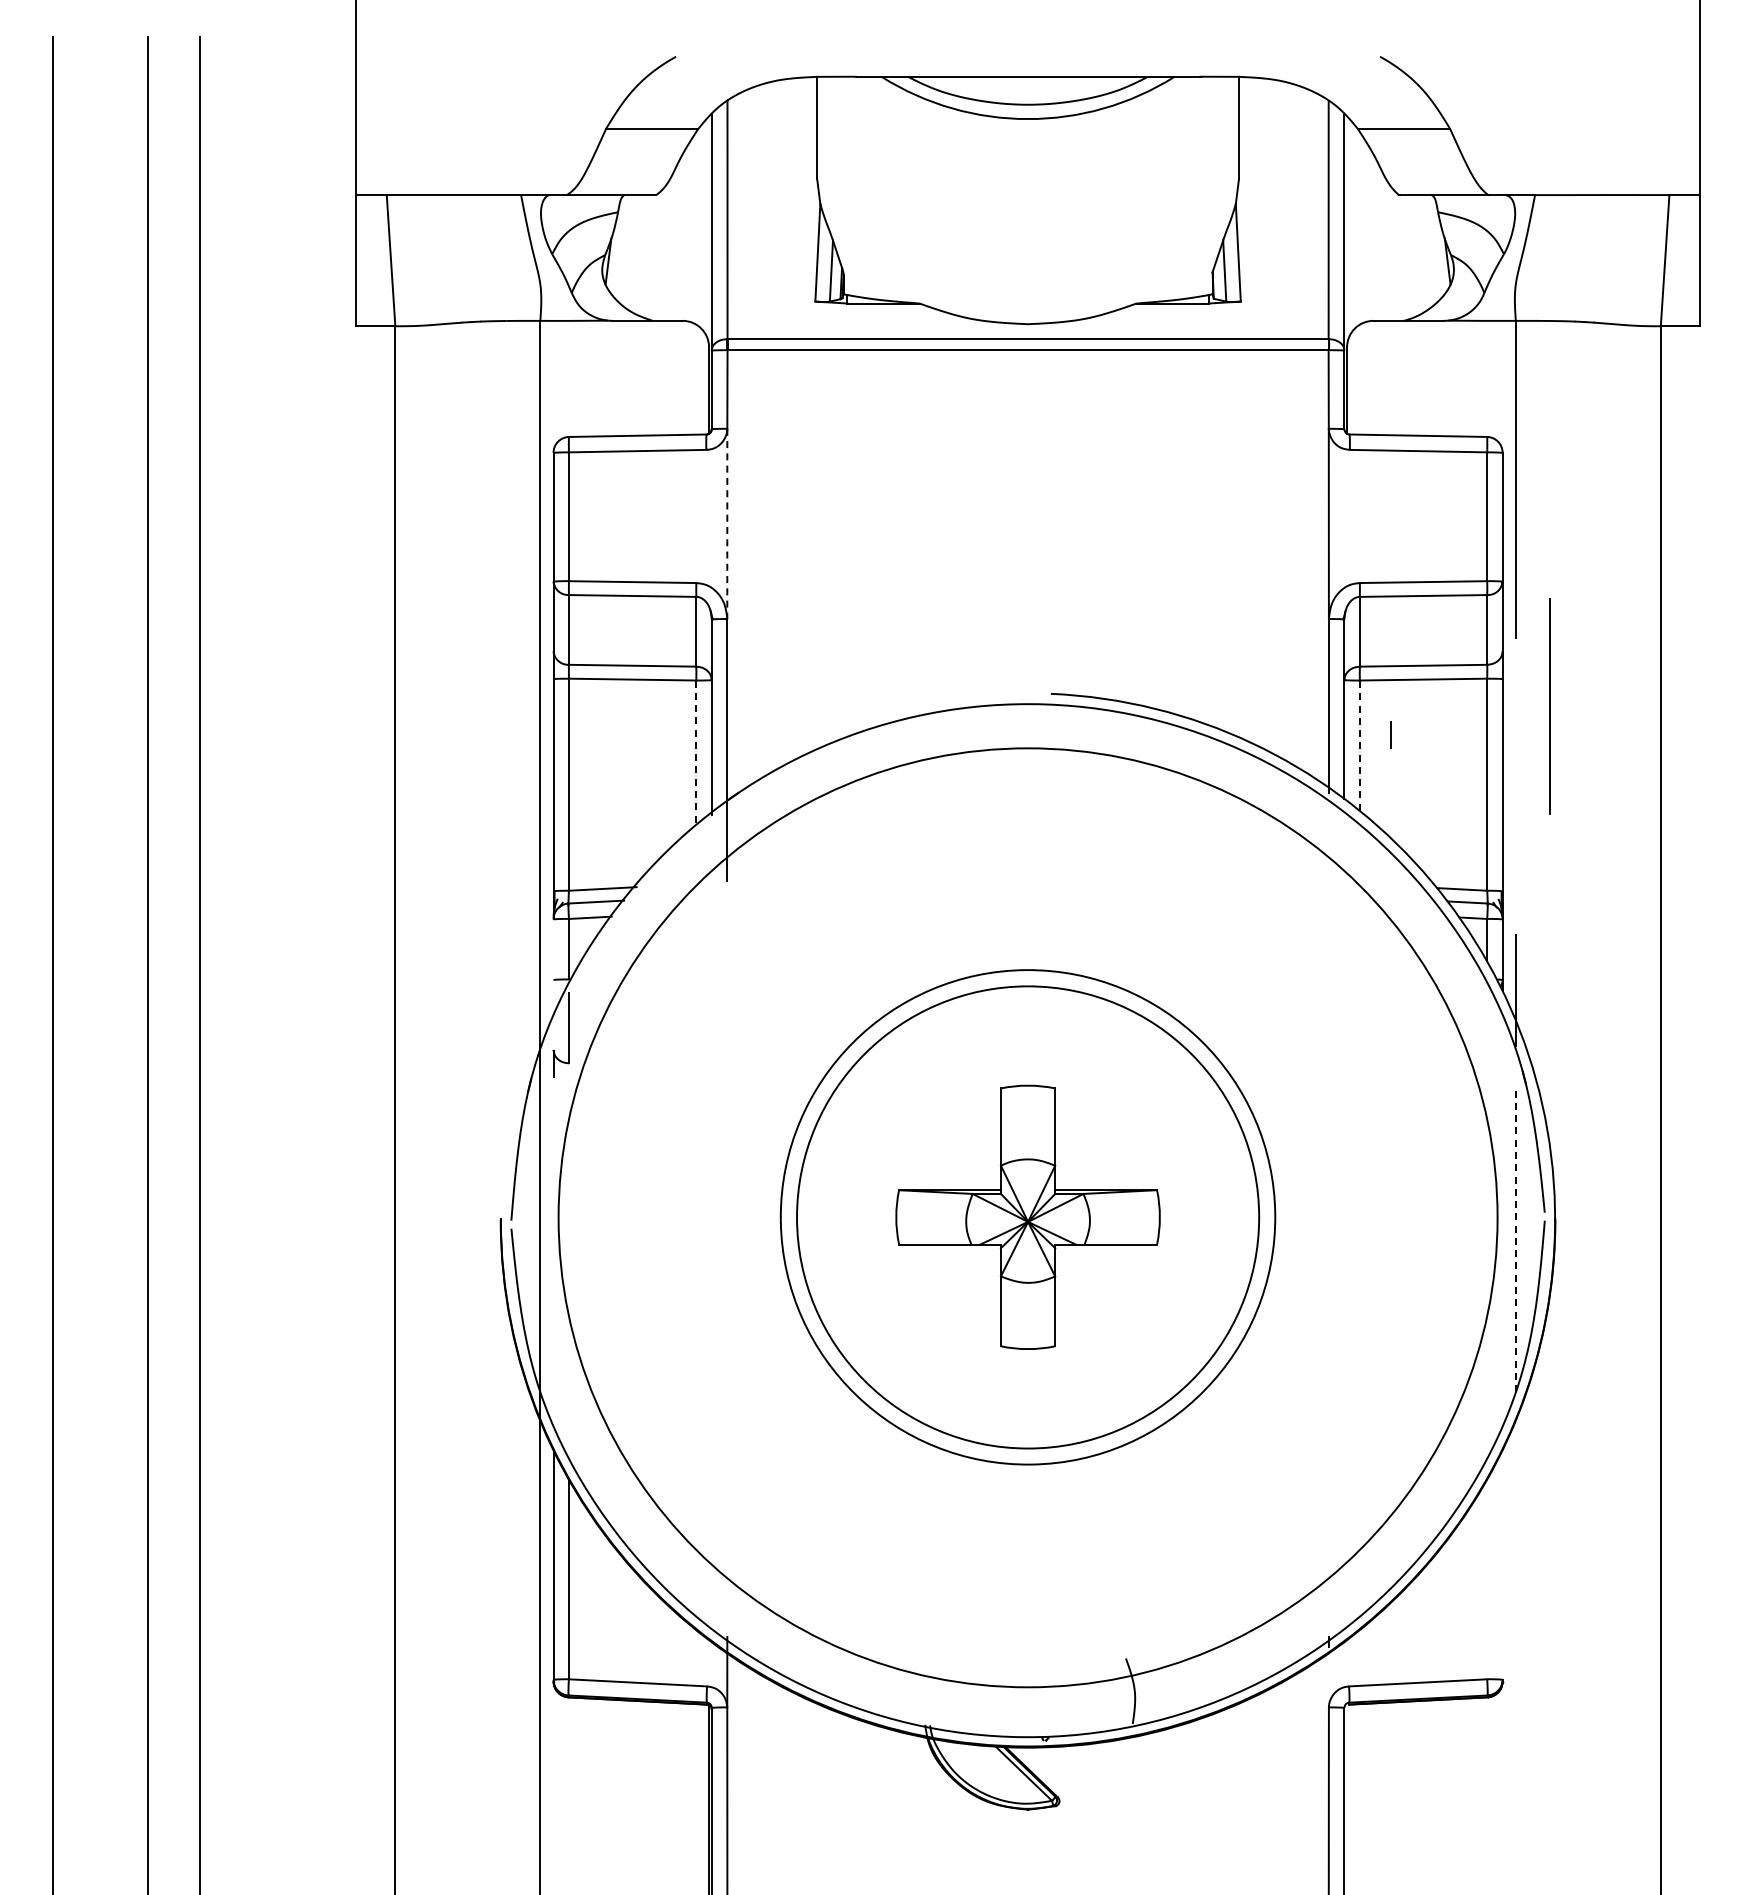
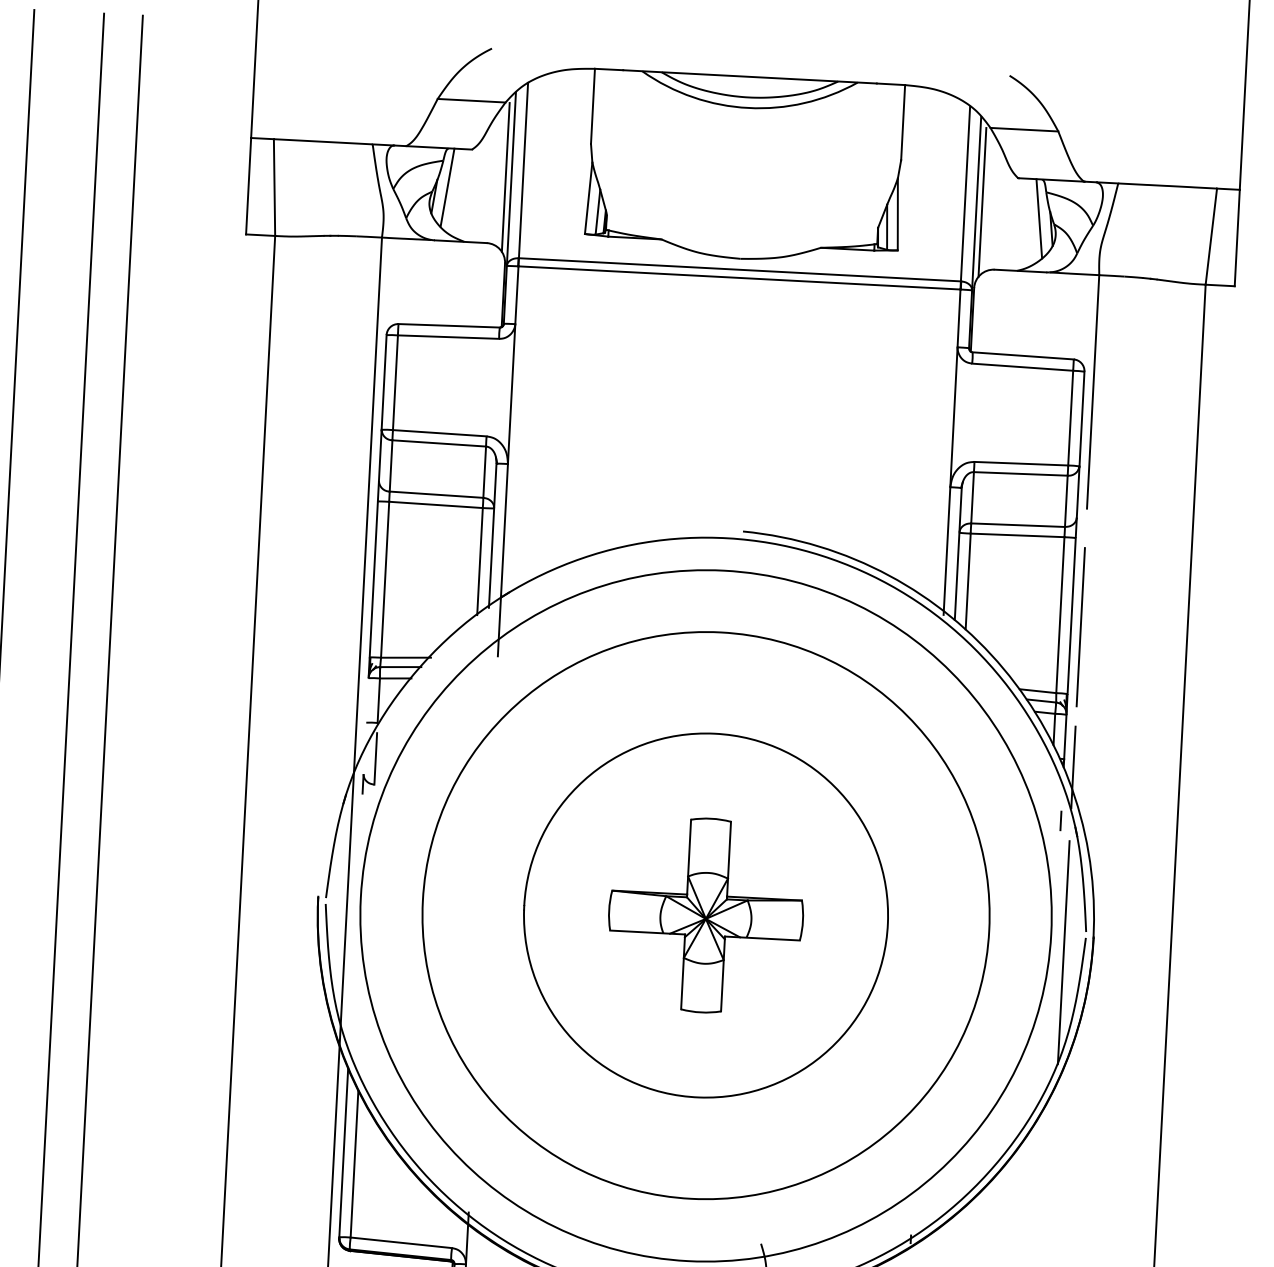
line: (703, 230) -> (505, 177), added
line: (1352, 230) -> (982, 202), added
line: (625, 248) -> (447, 187), added
line: (1430, 248) -> (1039, 218), added
line: (727, 524) -> (511, 394), dashed -> solid
line: (1549, 706) -> (1080, 627), moved
line: (1390, 734) -> (1060, 820), moved
line: (1359, 745) -> (967, 581), dashed -> solid
line: (696, 753) -> (480, 561), dashed -> solid
circle: (1027, 1217) -> (705, 915), size x1.67
line: (1515, 1242) -> (1063, 952), dashed -> solid

